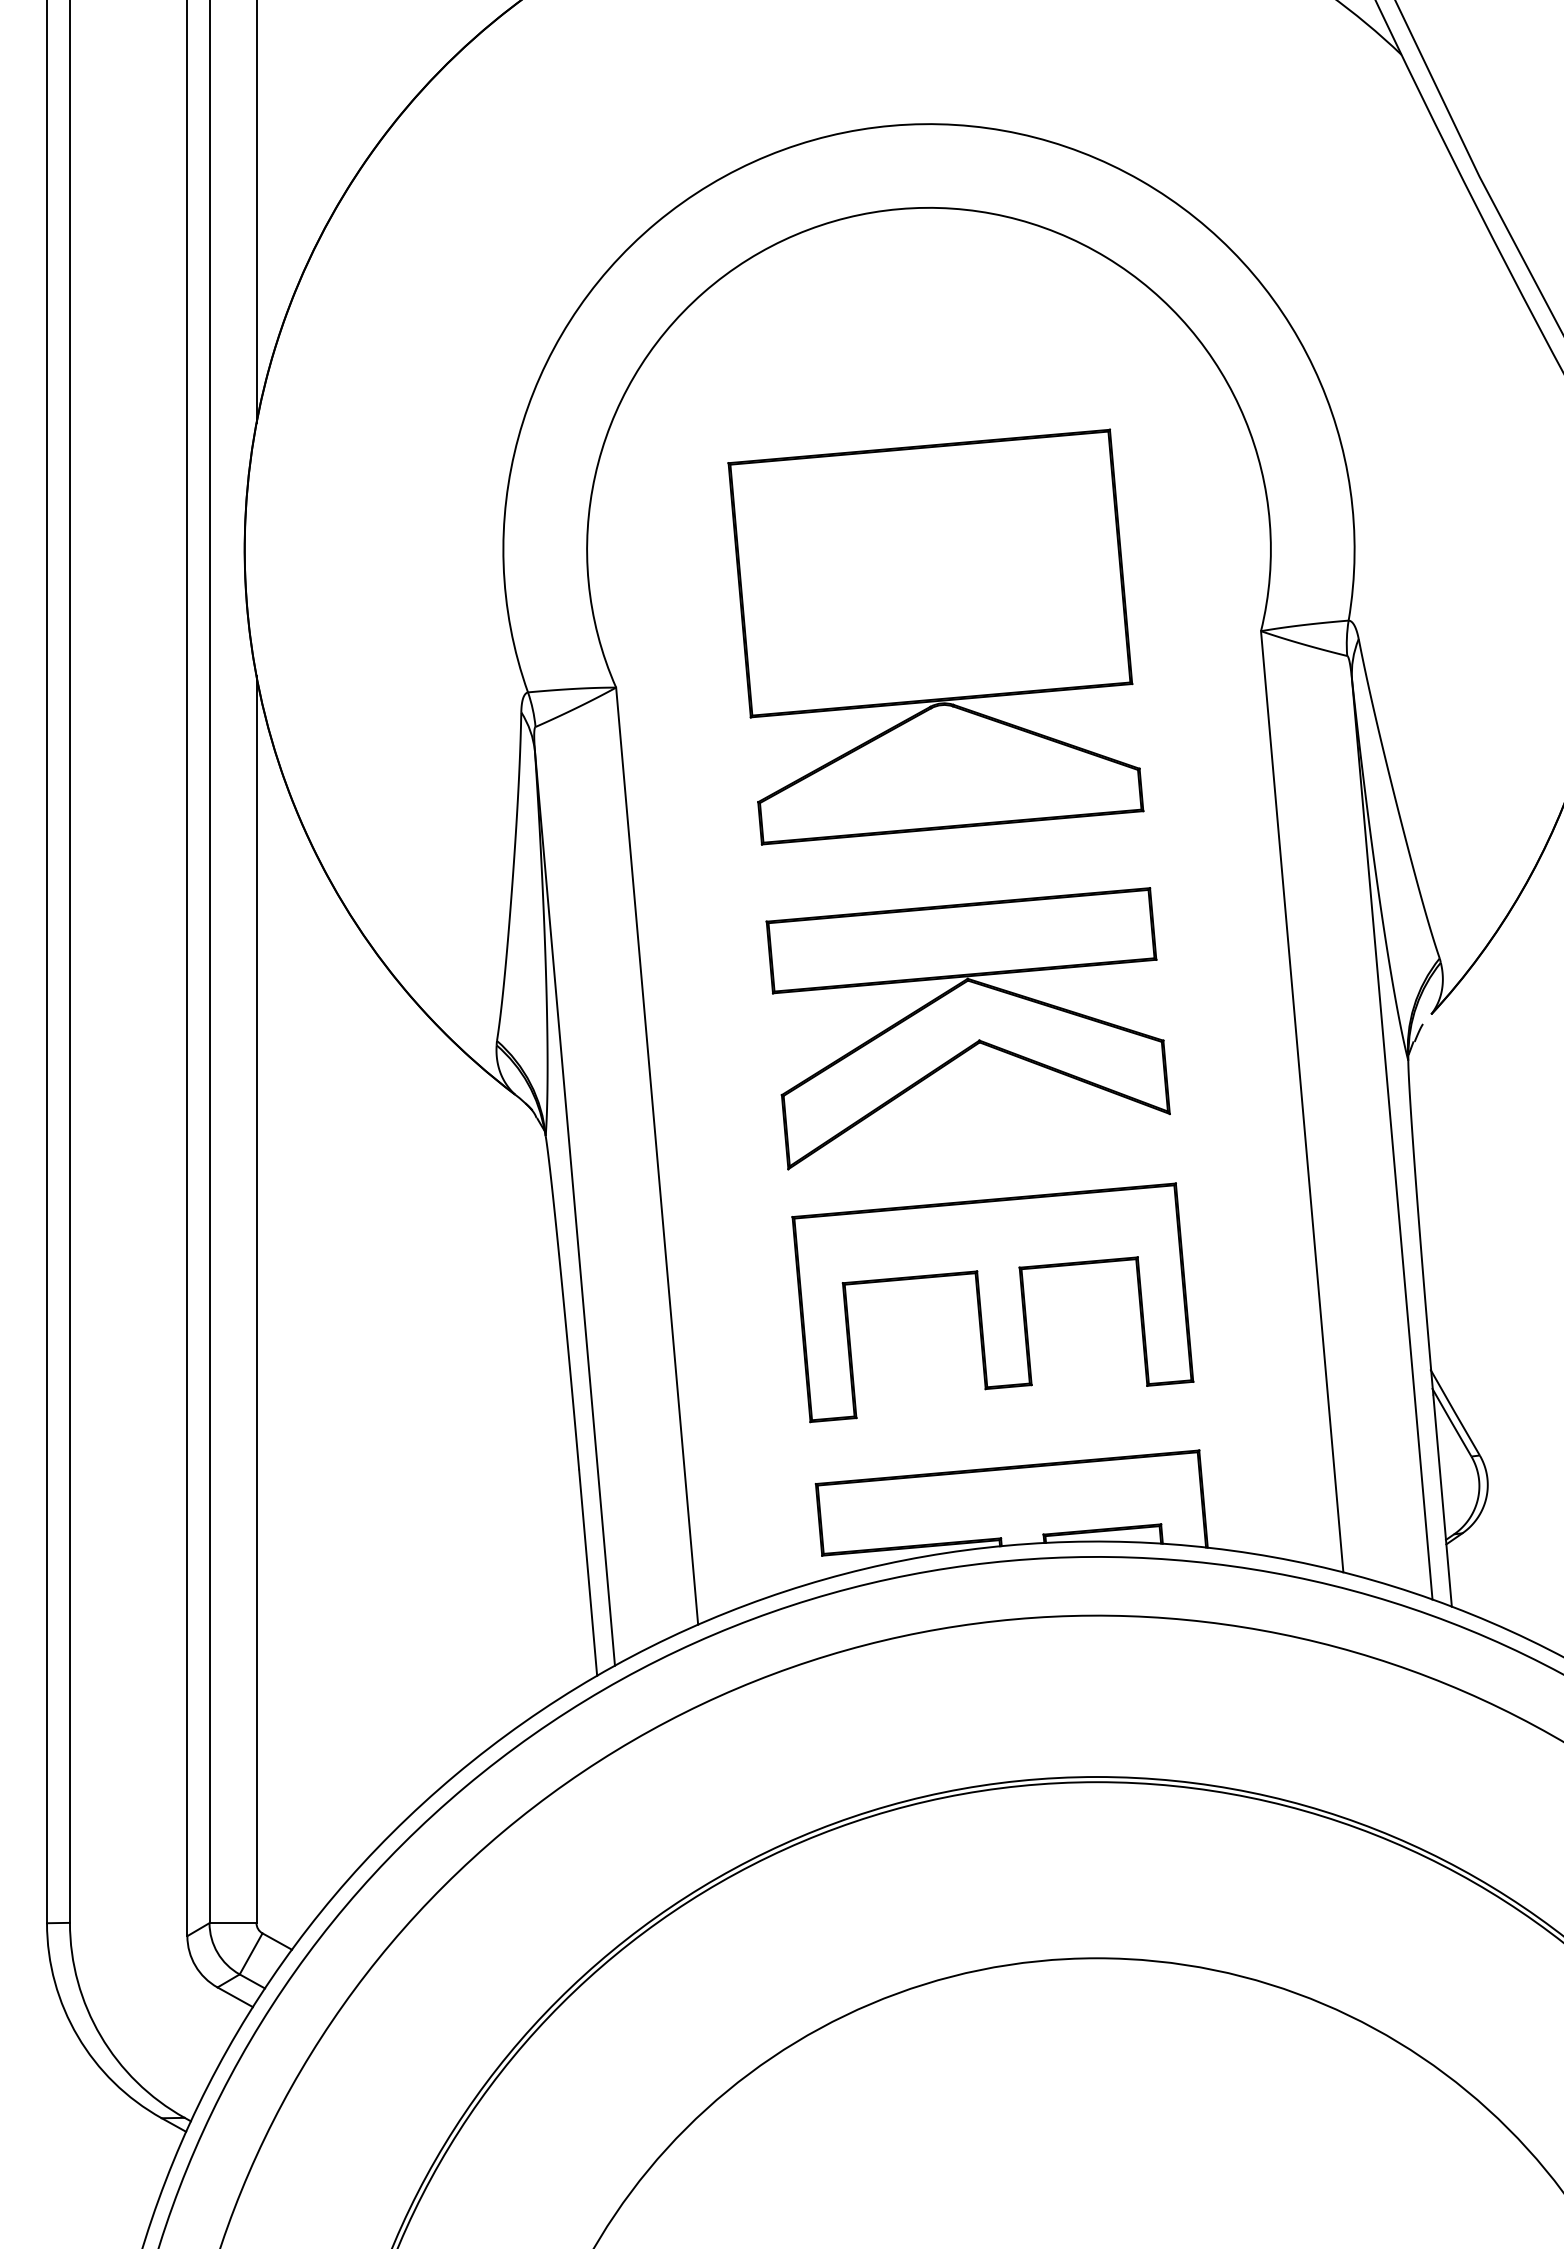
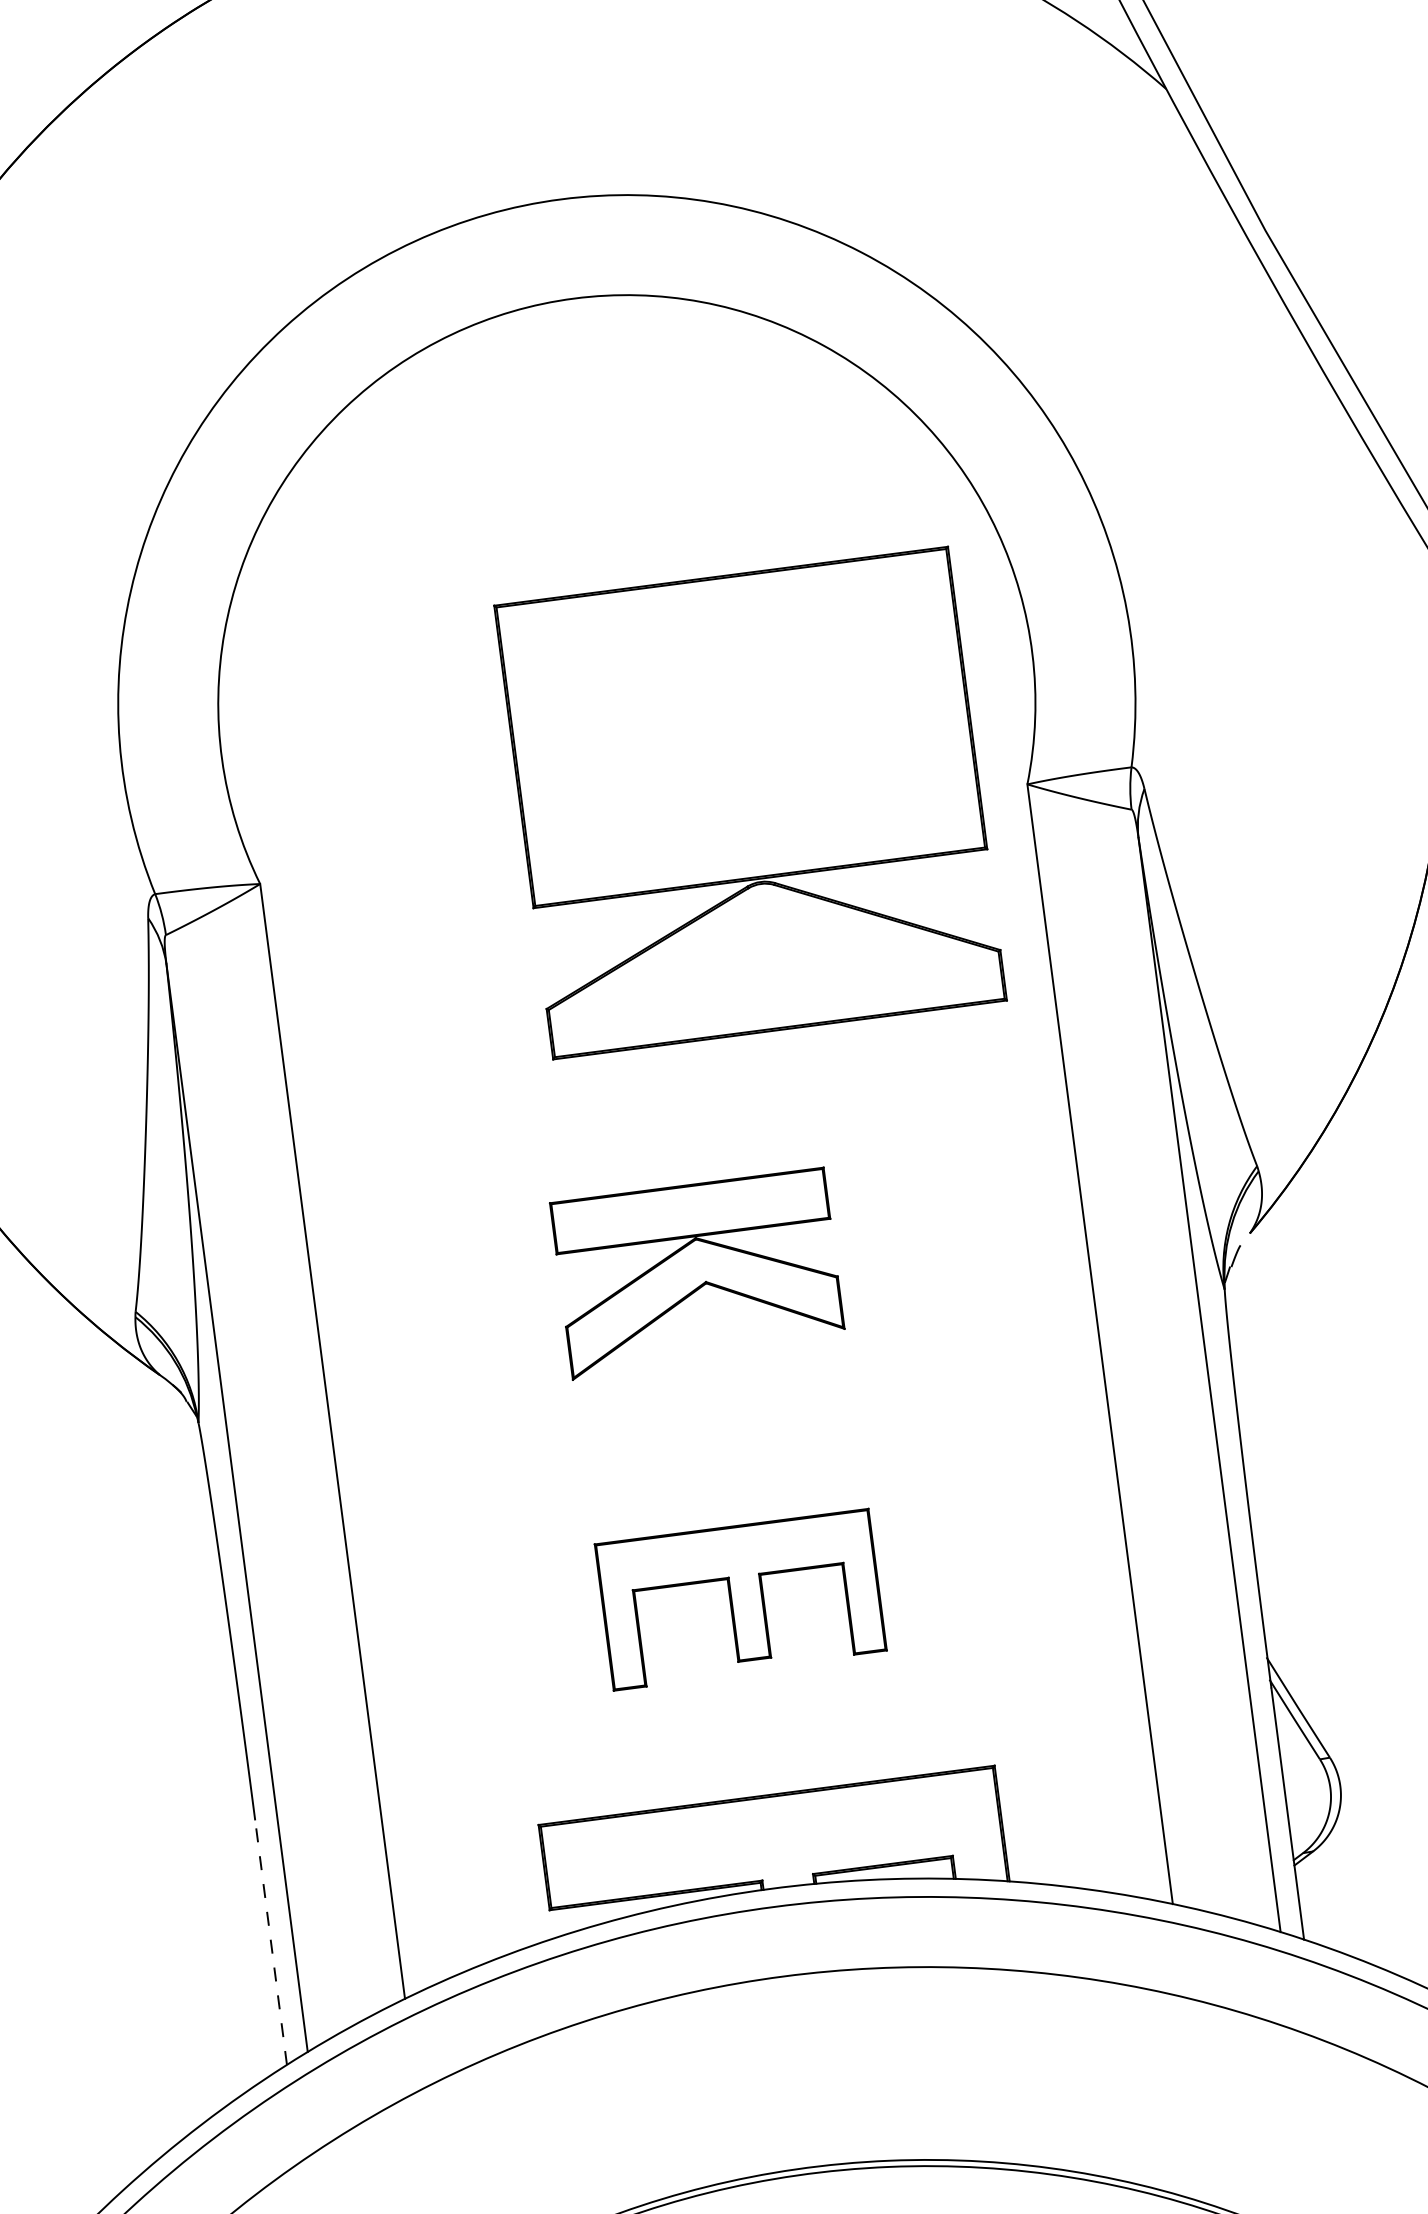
part: (935, 636) -> (750, 802), moved
part: (967, 1028) -> (696, 1273), size x0.6
part: (992, 1302) -> (740, 1599), size x0.6
line: (588, 1572) -> (271, 1942), solid -> dashed

